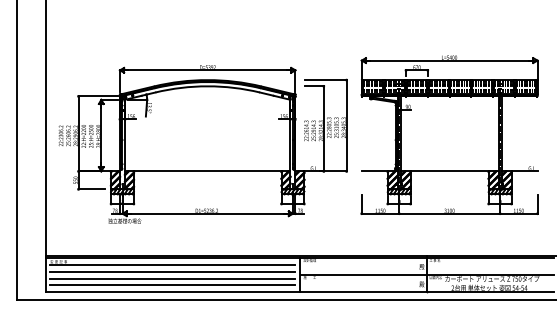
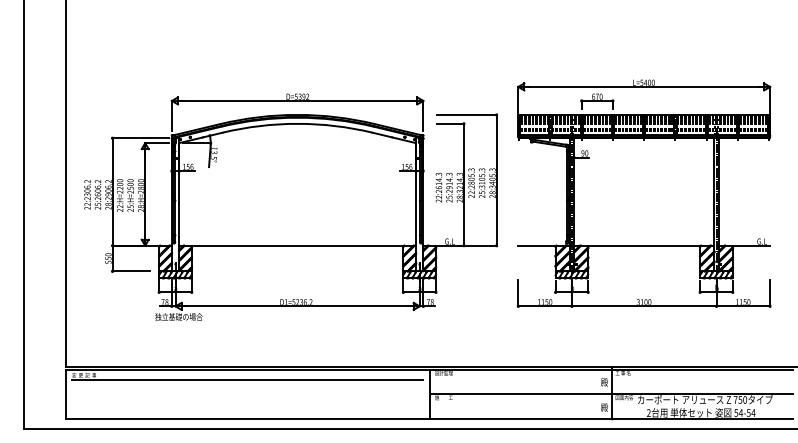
line: (172, 271) -> (247, 389), removed
line: (172, 278) -> (247, 399), removed
line: (172, 285) -> (247, 409), removed

